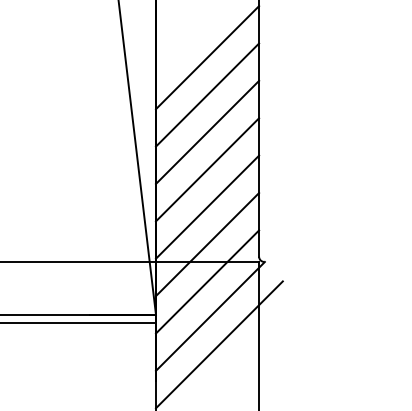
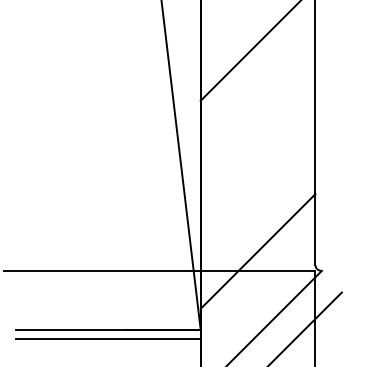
line: (207, 94) -> (258, 84), removed
line: (207, 131) -> (258, 125), removed
line: (207, 169) -> (258, 167), removed
line: (207, 206) -> (258, 209), removed
line: (207, 281) -> (258, 292), removed

